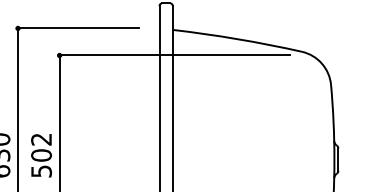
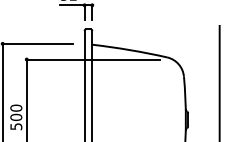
text: (41, 138) -> (16, 107), 502 -> 500

